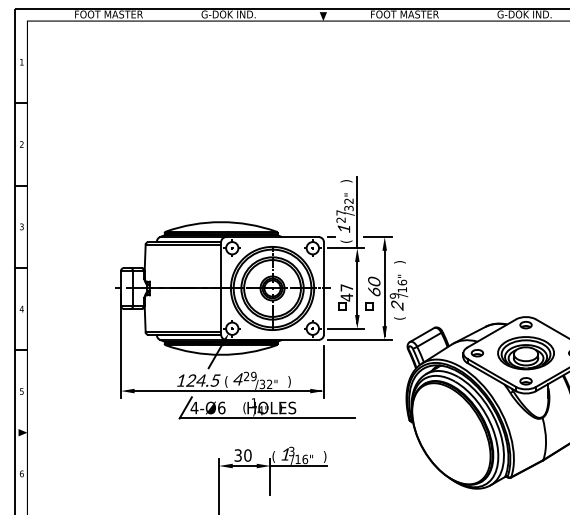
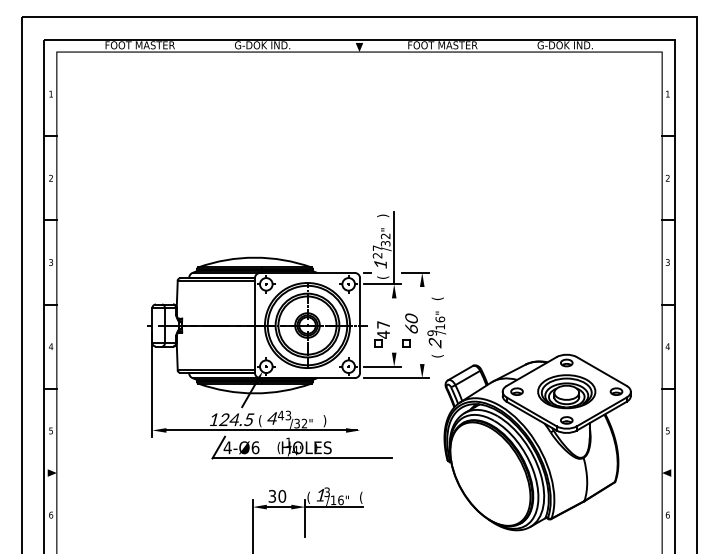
text: (399, 262) -> (437, 298), ) -> (
line: (357, 292) -> (394, 329), removed
line: (384, 293) -> (422, 330), removed
line: (324, 371) -> (360, 410), removed
text: (250, 376) -> (284, 415), 29 -> 43
text: (325, 456) -> (361, 497), ) -> (

